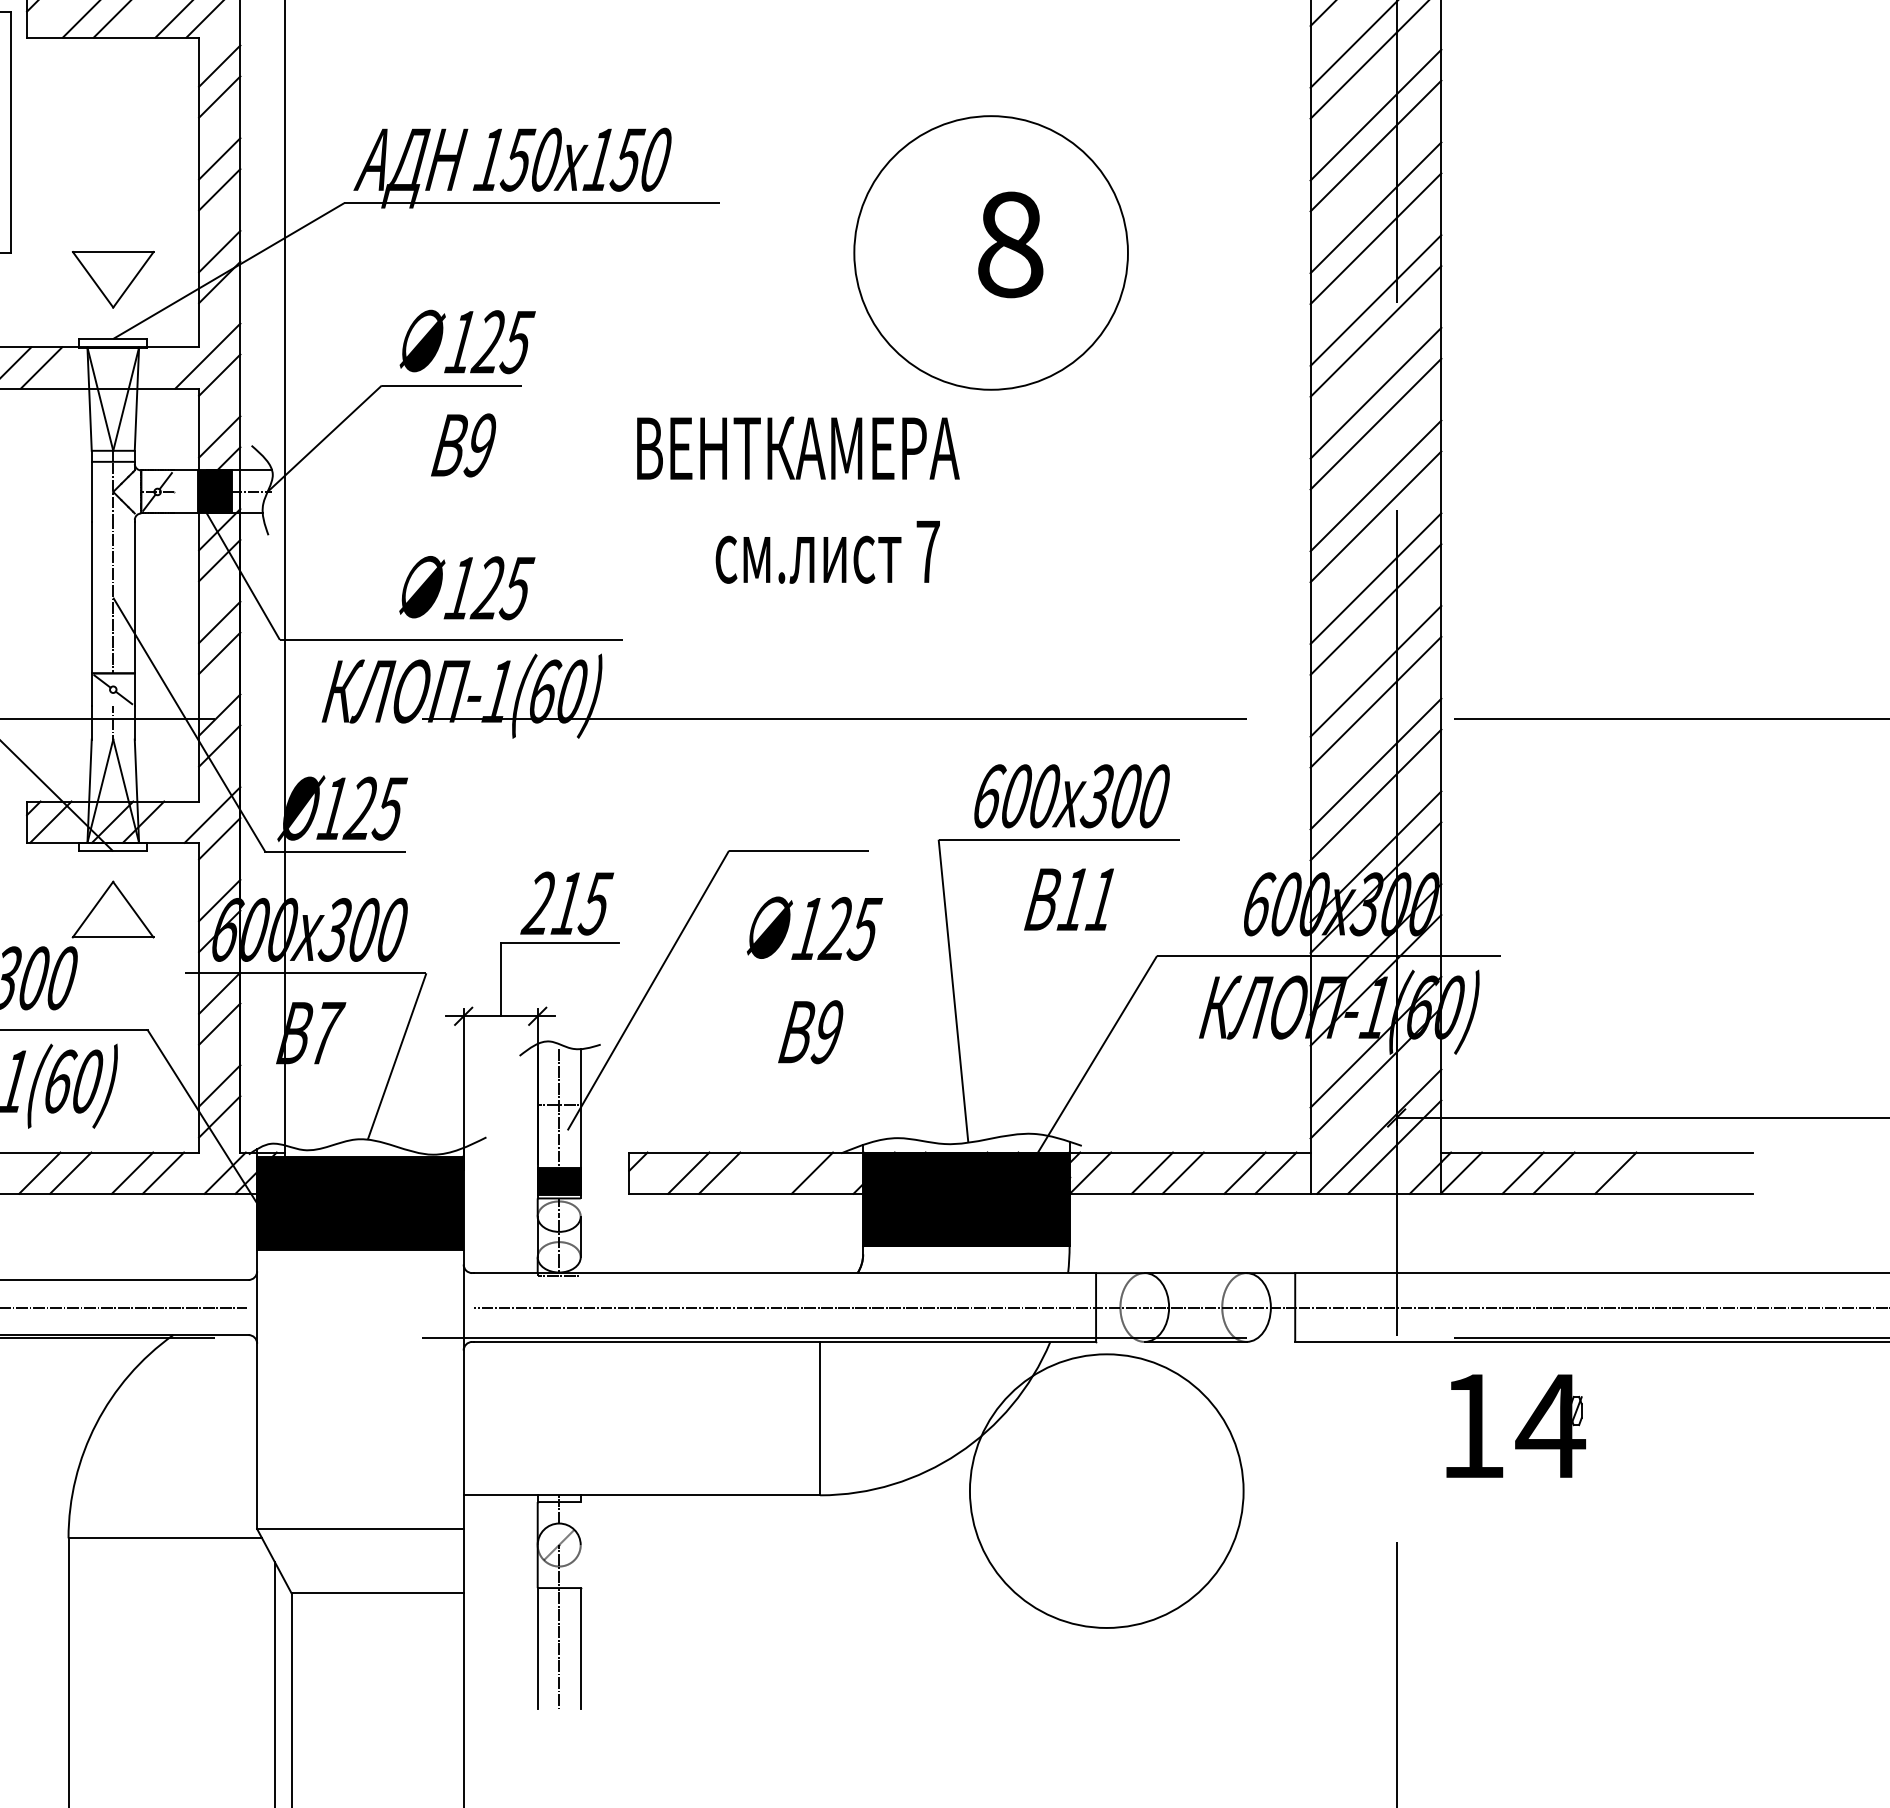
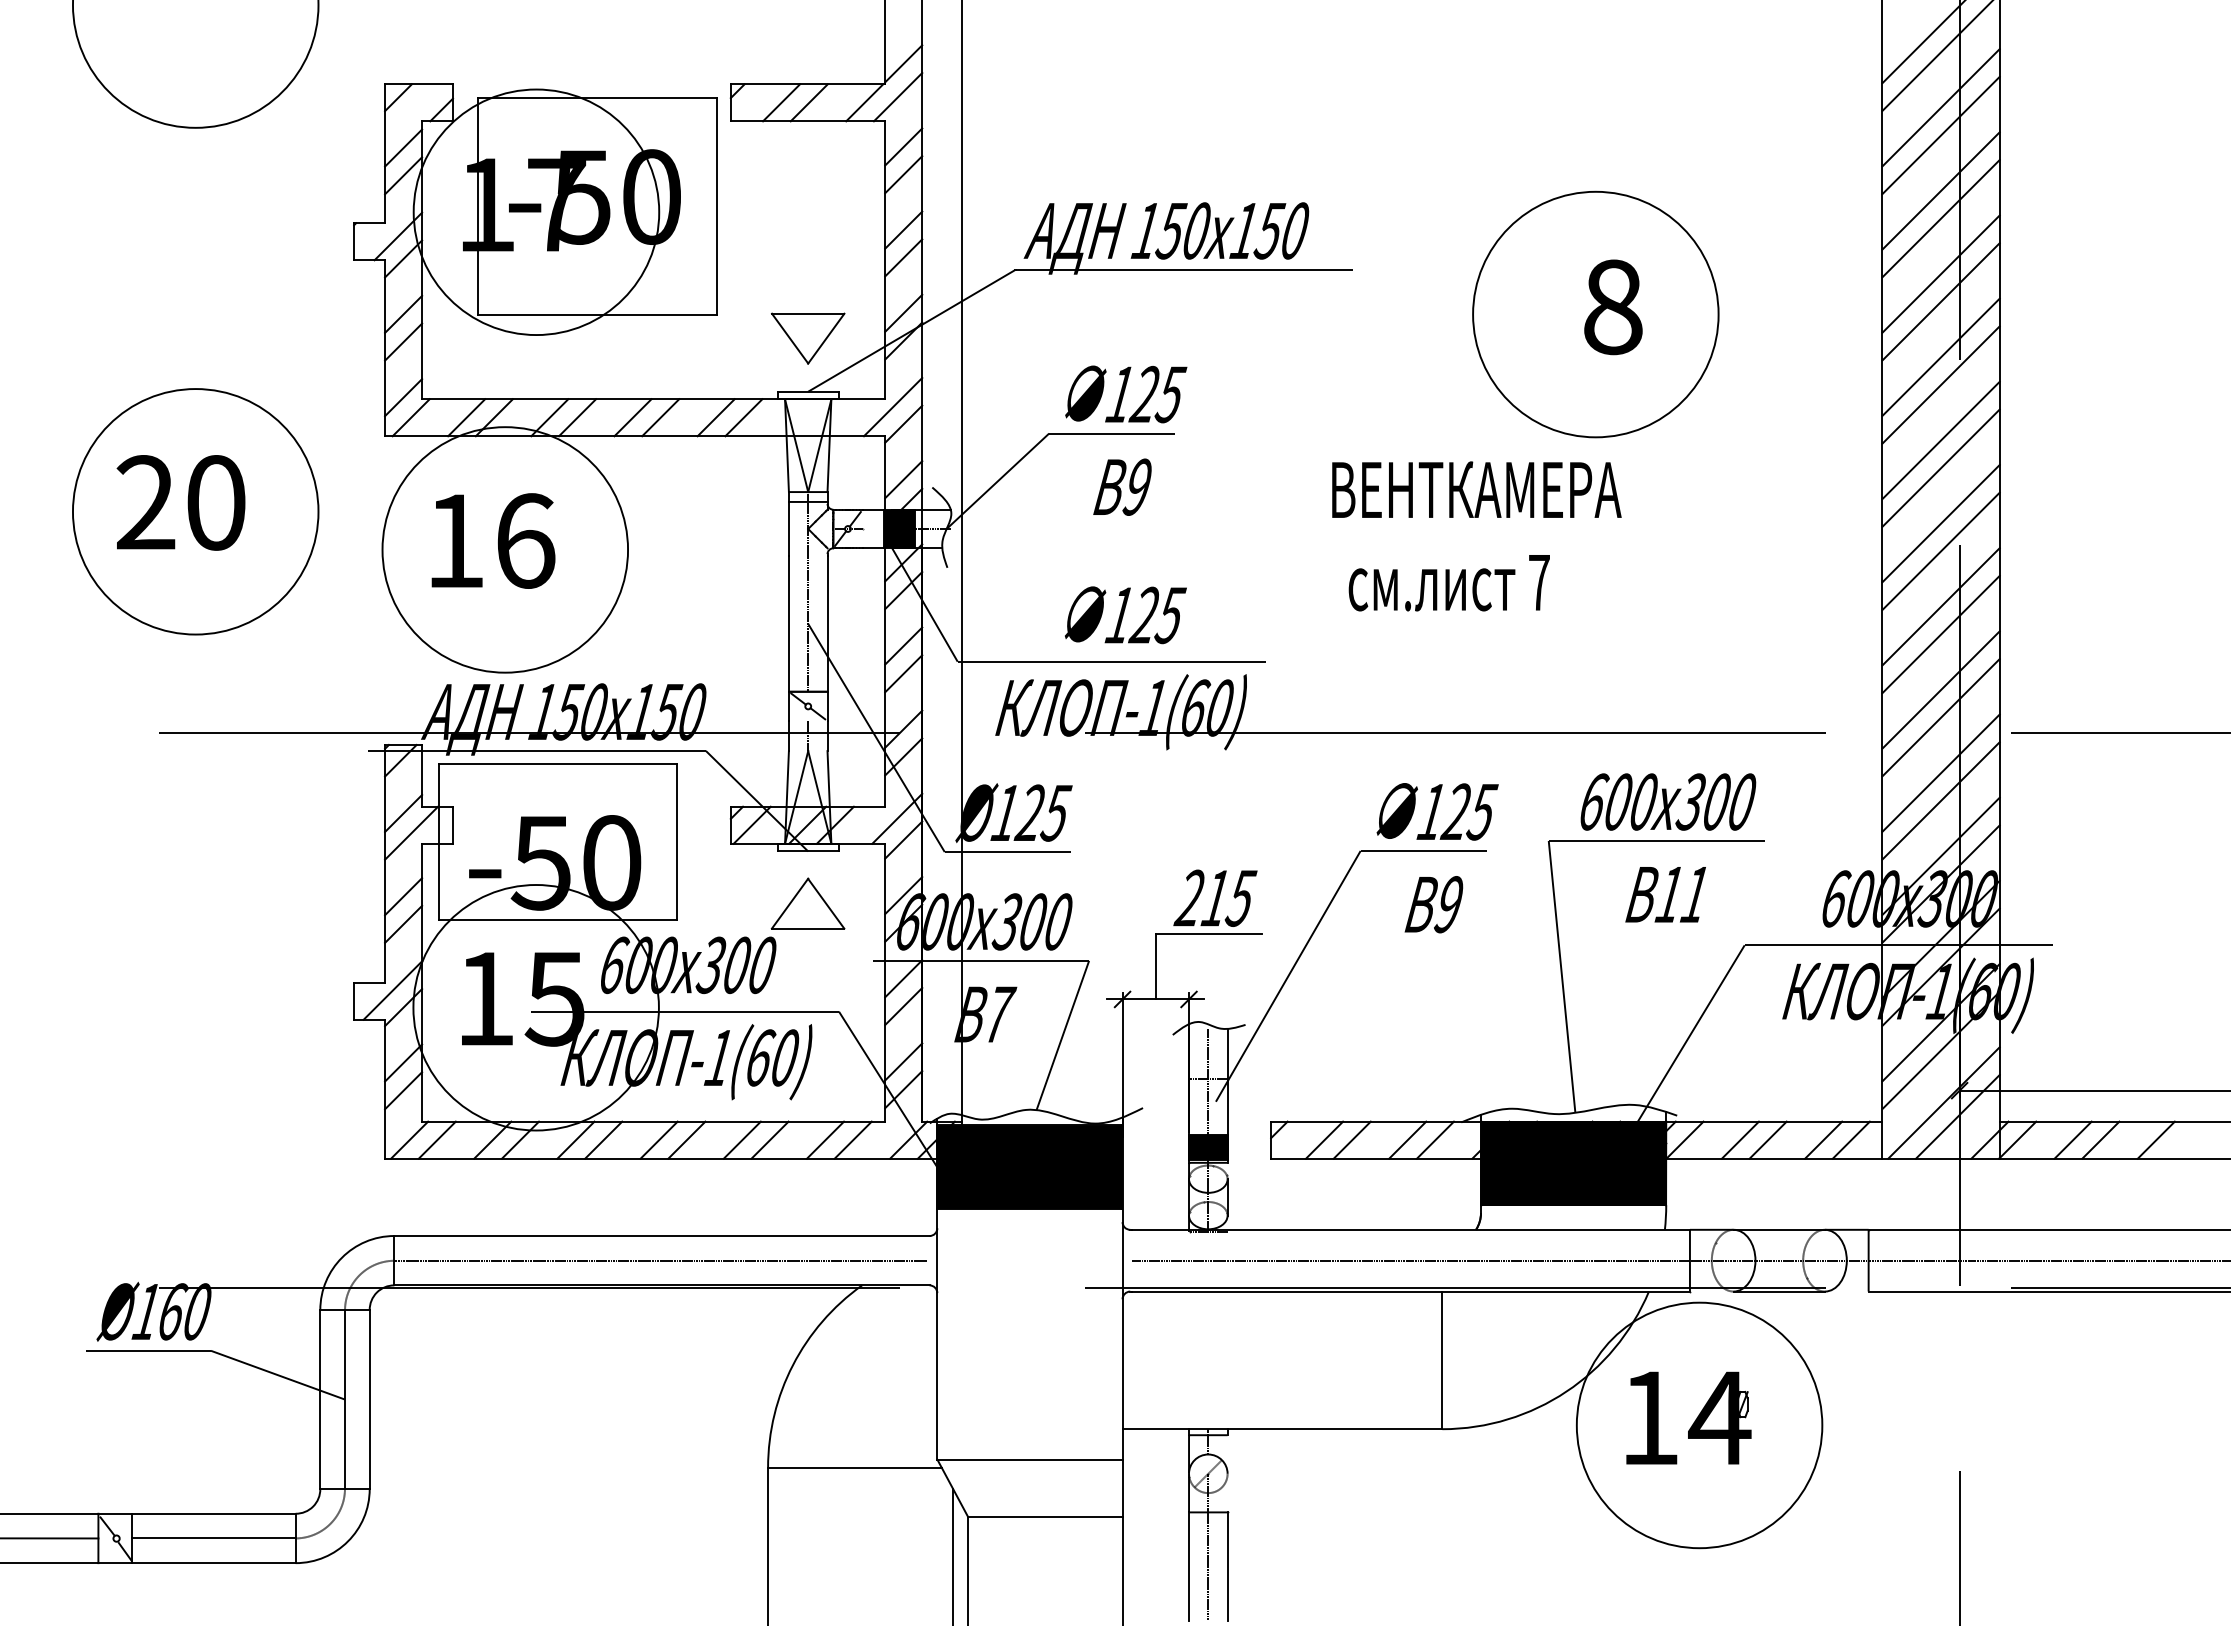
text: (797, 447) -> (1476, 489), moved
text: (814, 980) -> (1437, 858), moved
line: (781, 1172) -> (1407, 1139), added
part: (1521, 1431) -> (1693, 1422), moved

